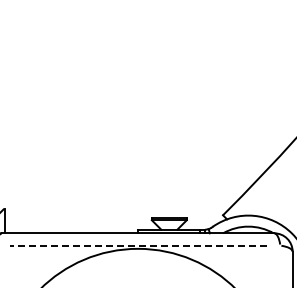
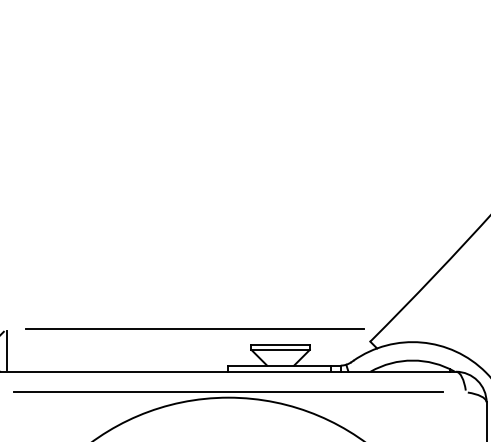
line: (117, 207) -> (194, 328), added
line: (137, 245) -> (227, 392), dashed -> solid

